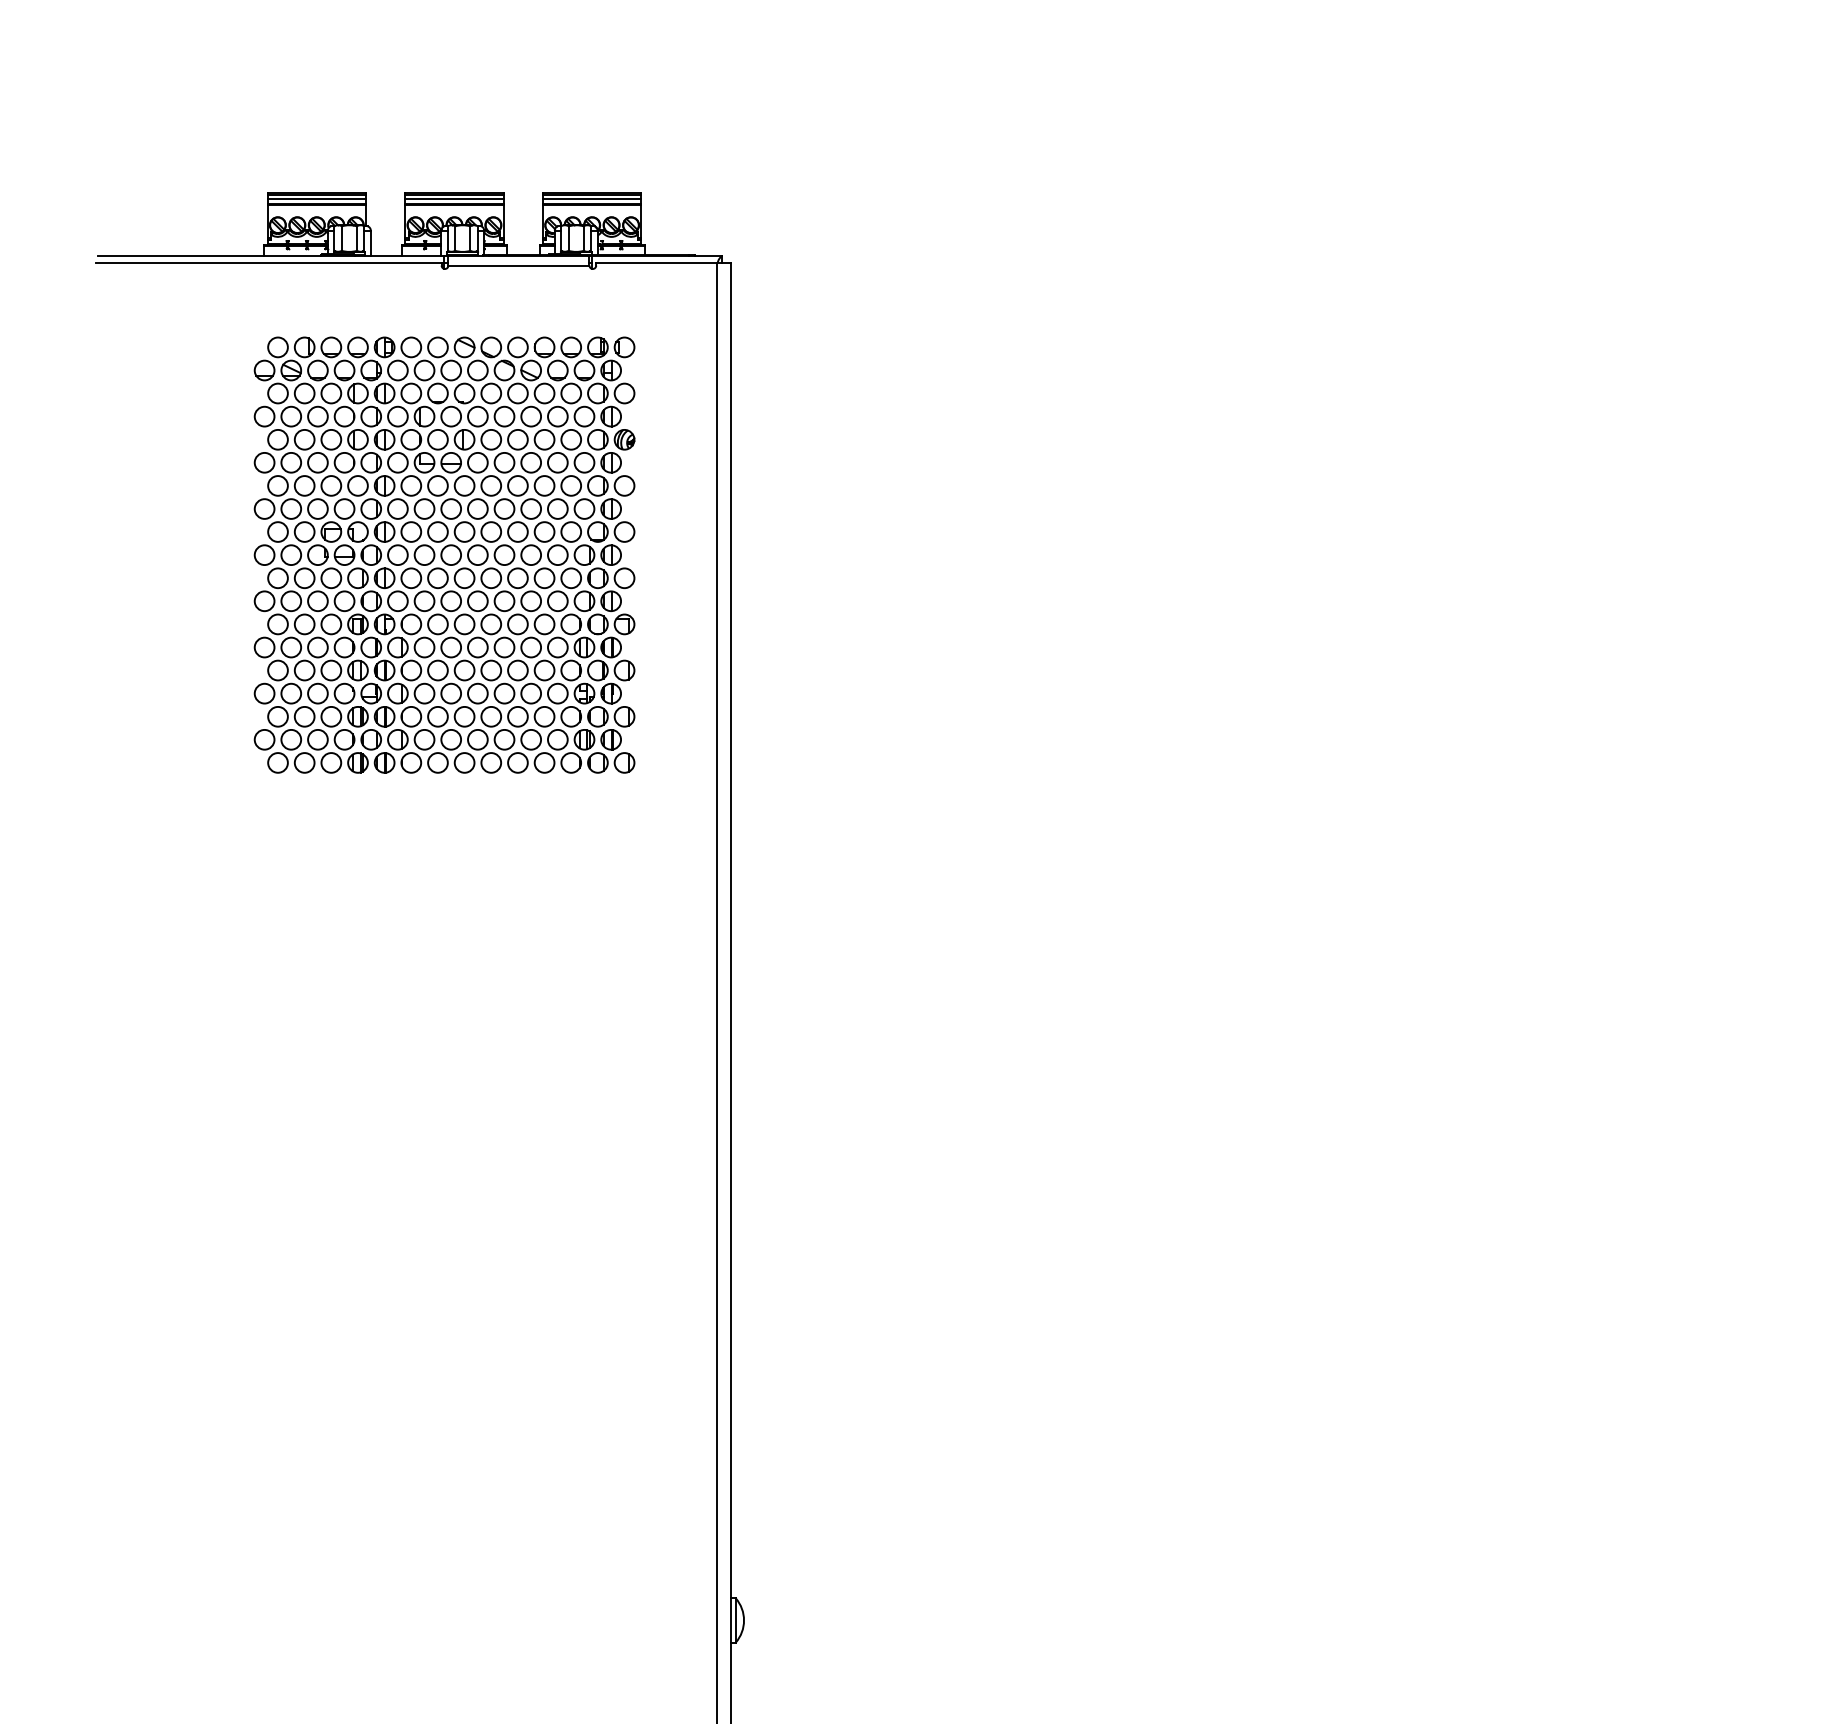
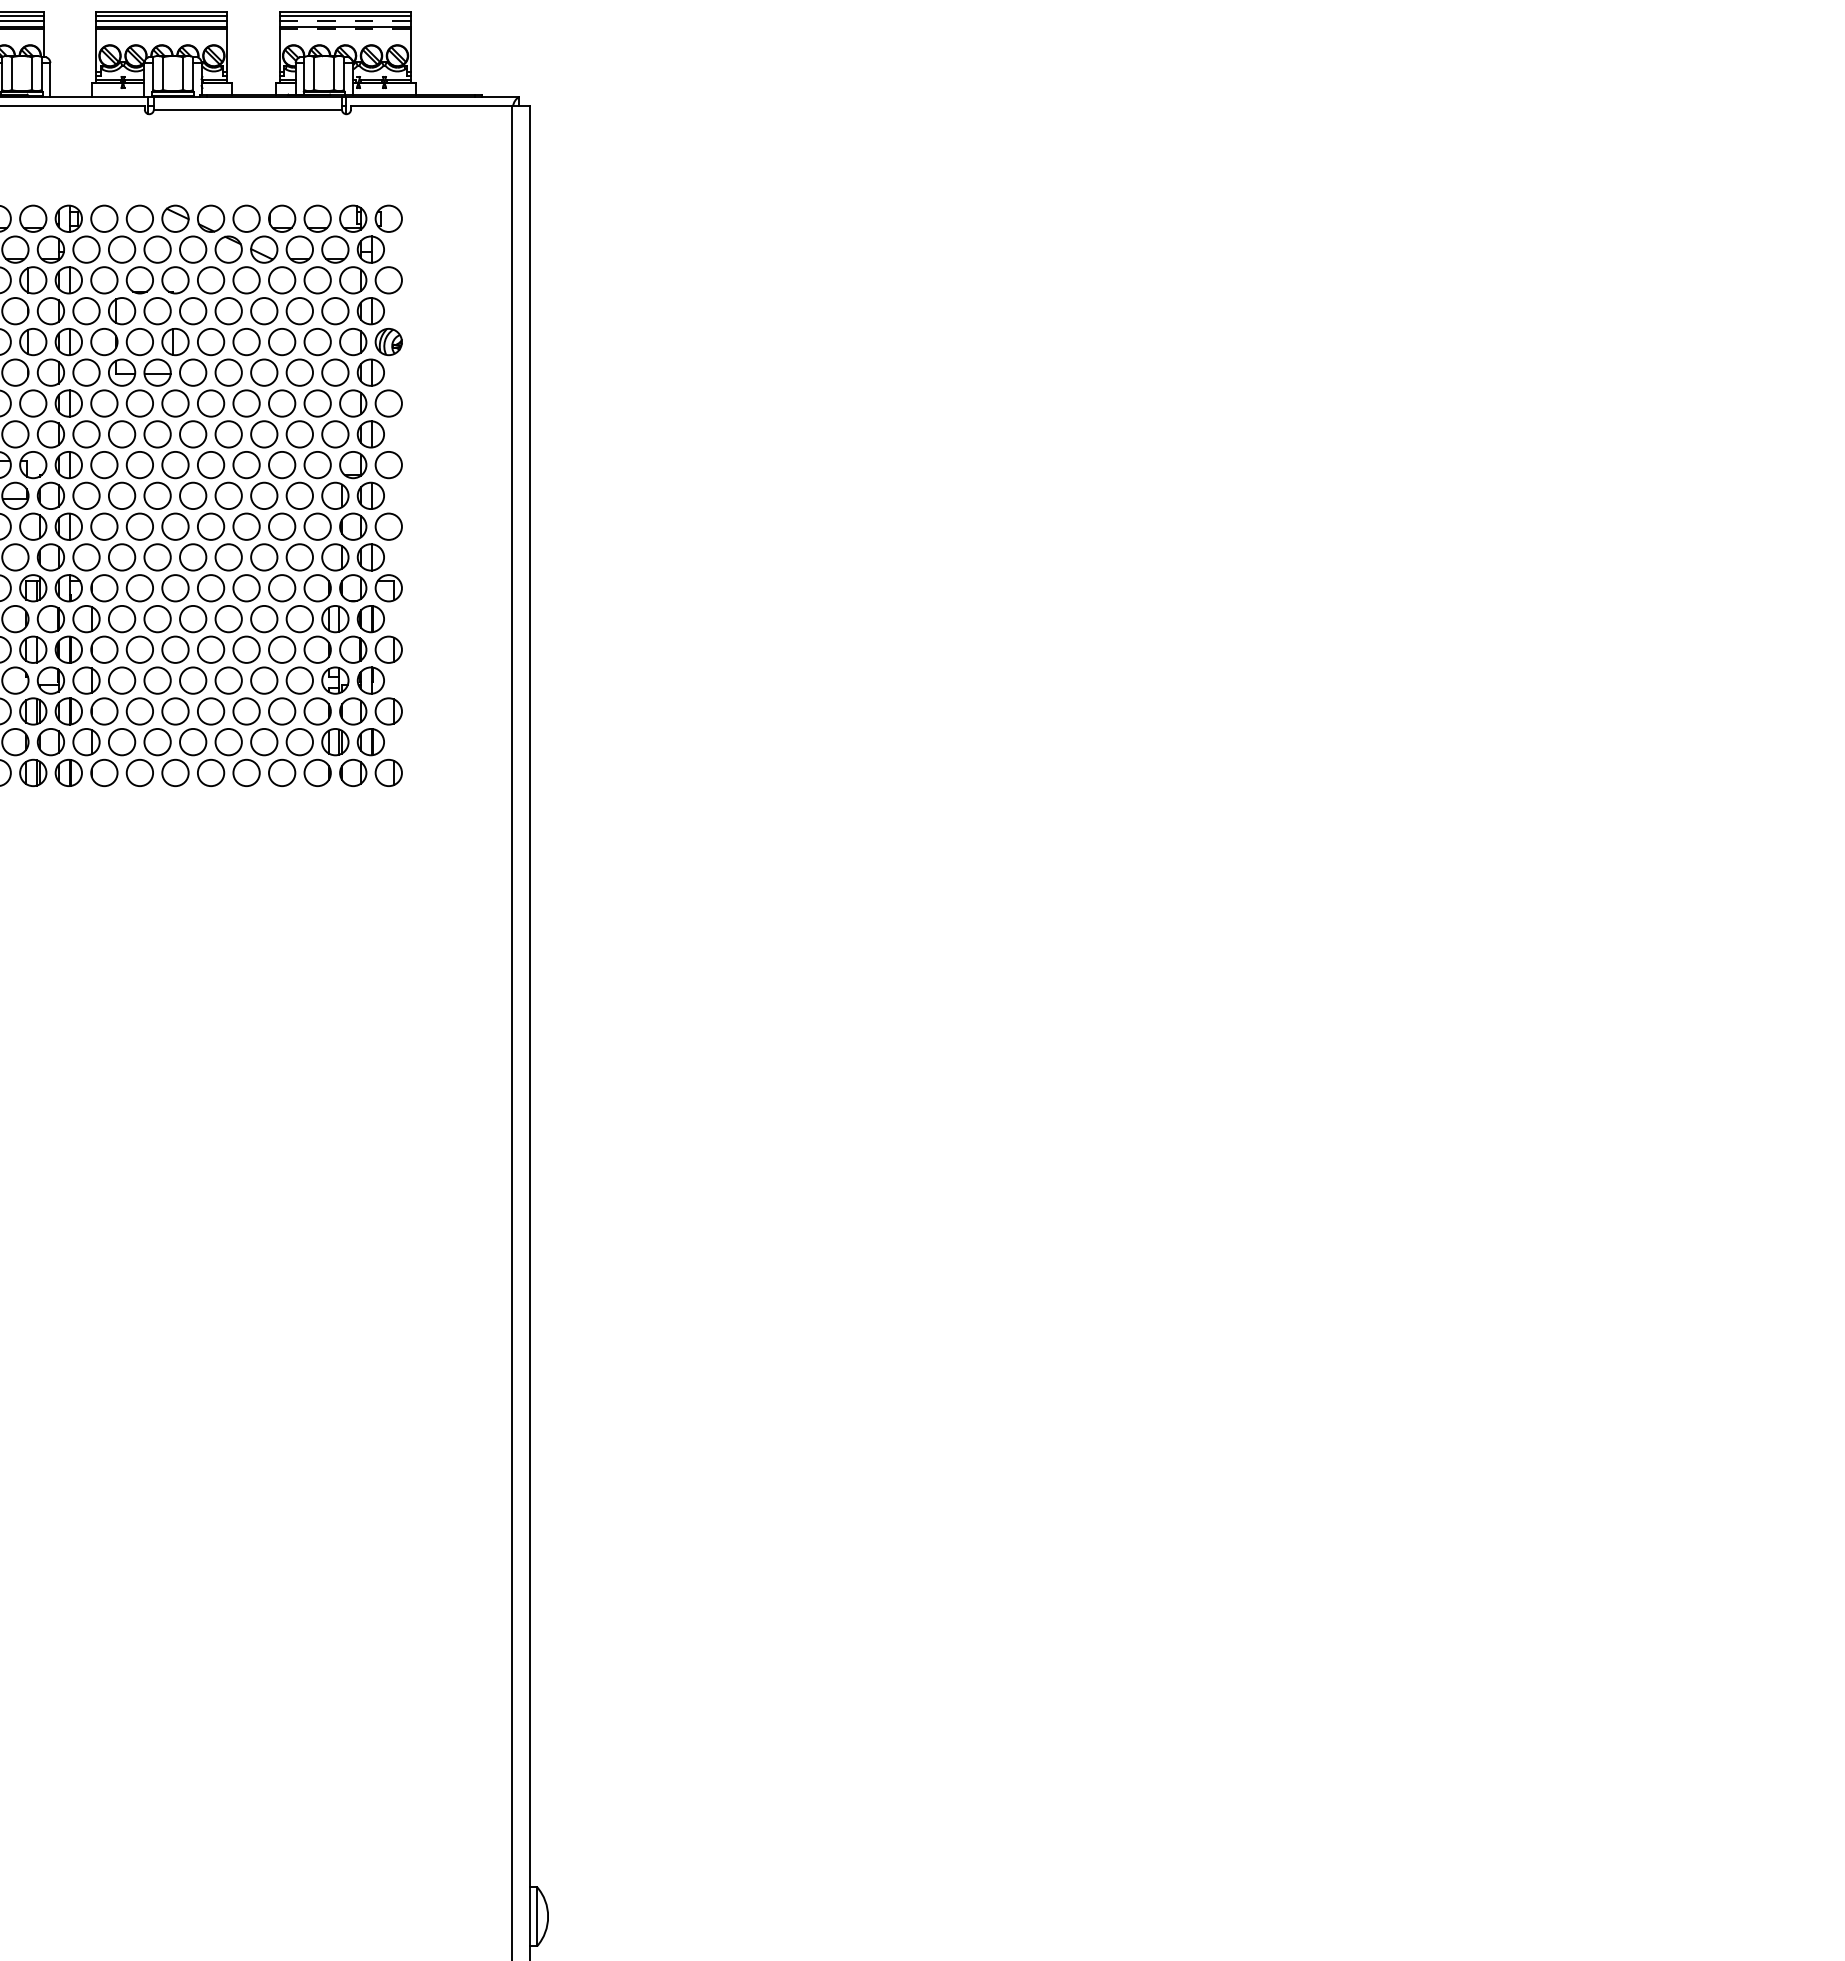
line: (591, 199) -> (344, 21), solid -> dashed
line: (591, 205) -> (344, 29), solid -> dashed

